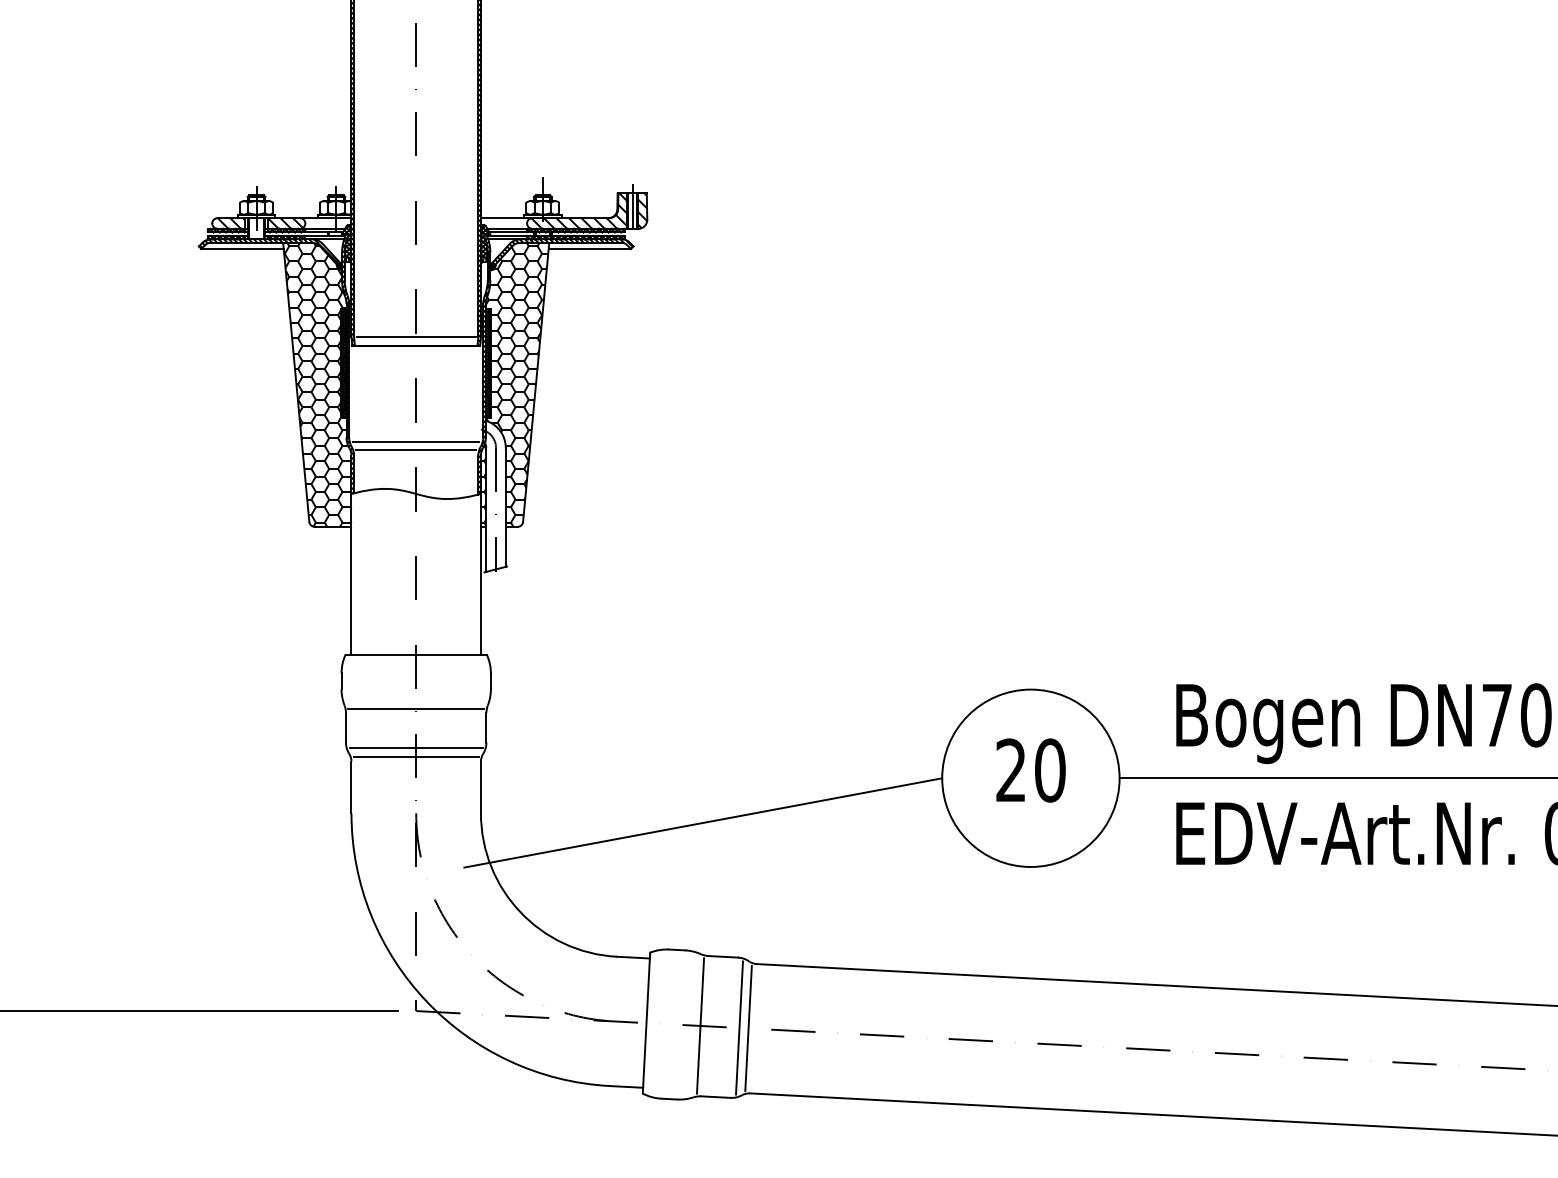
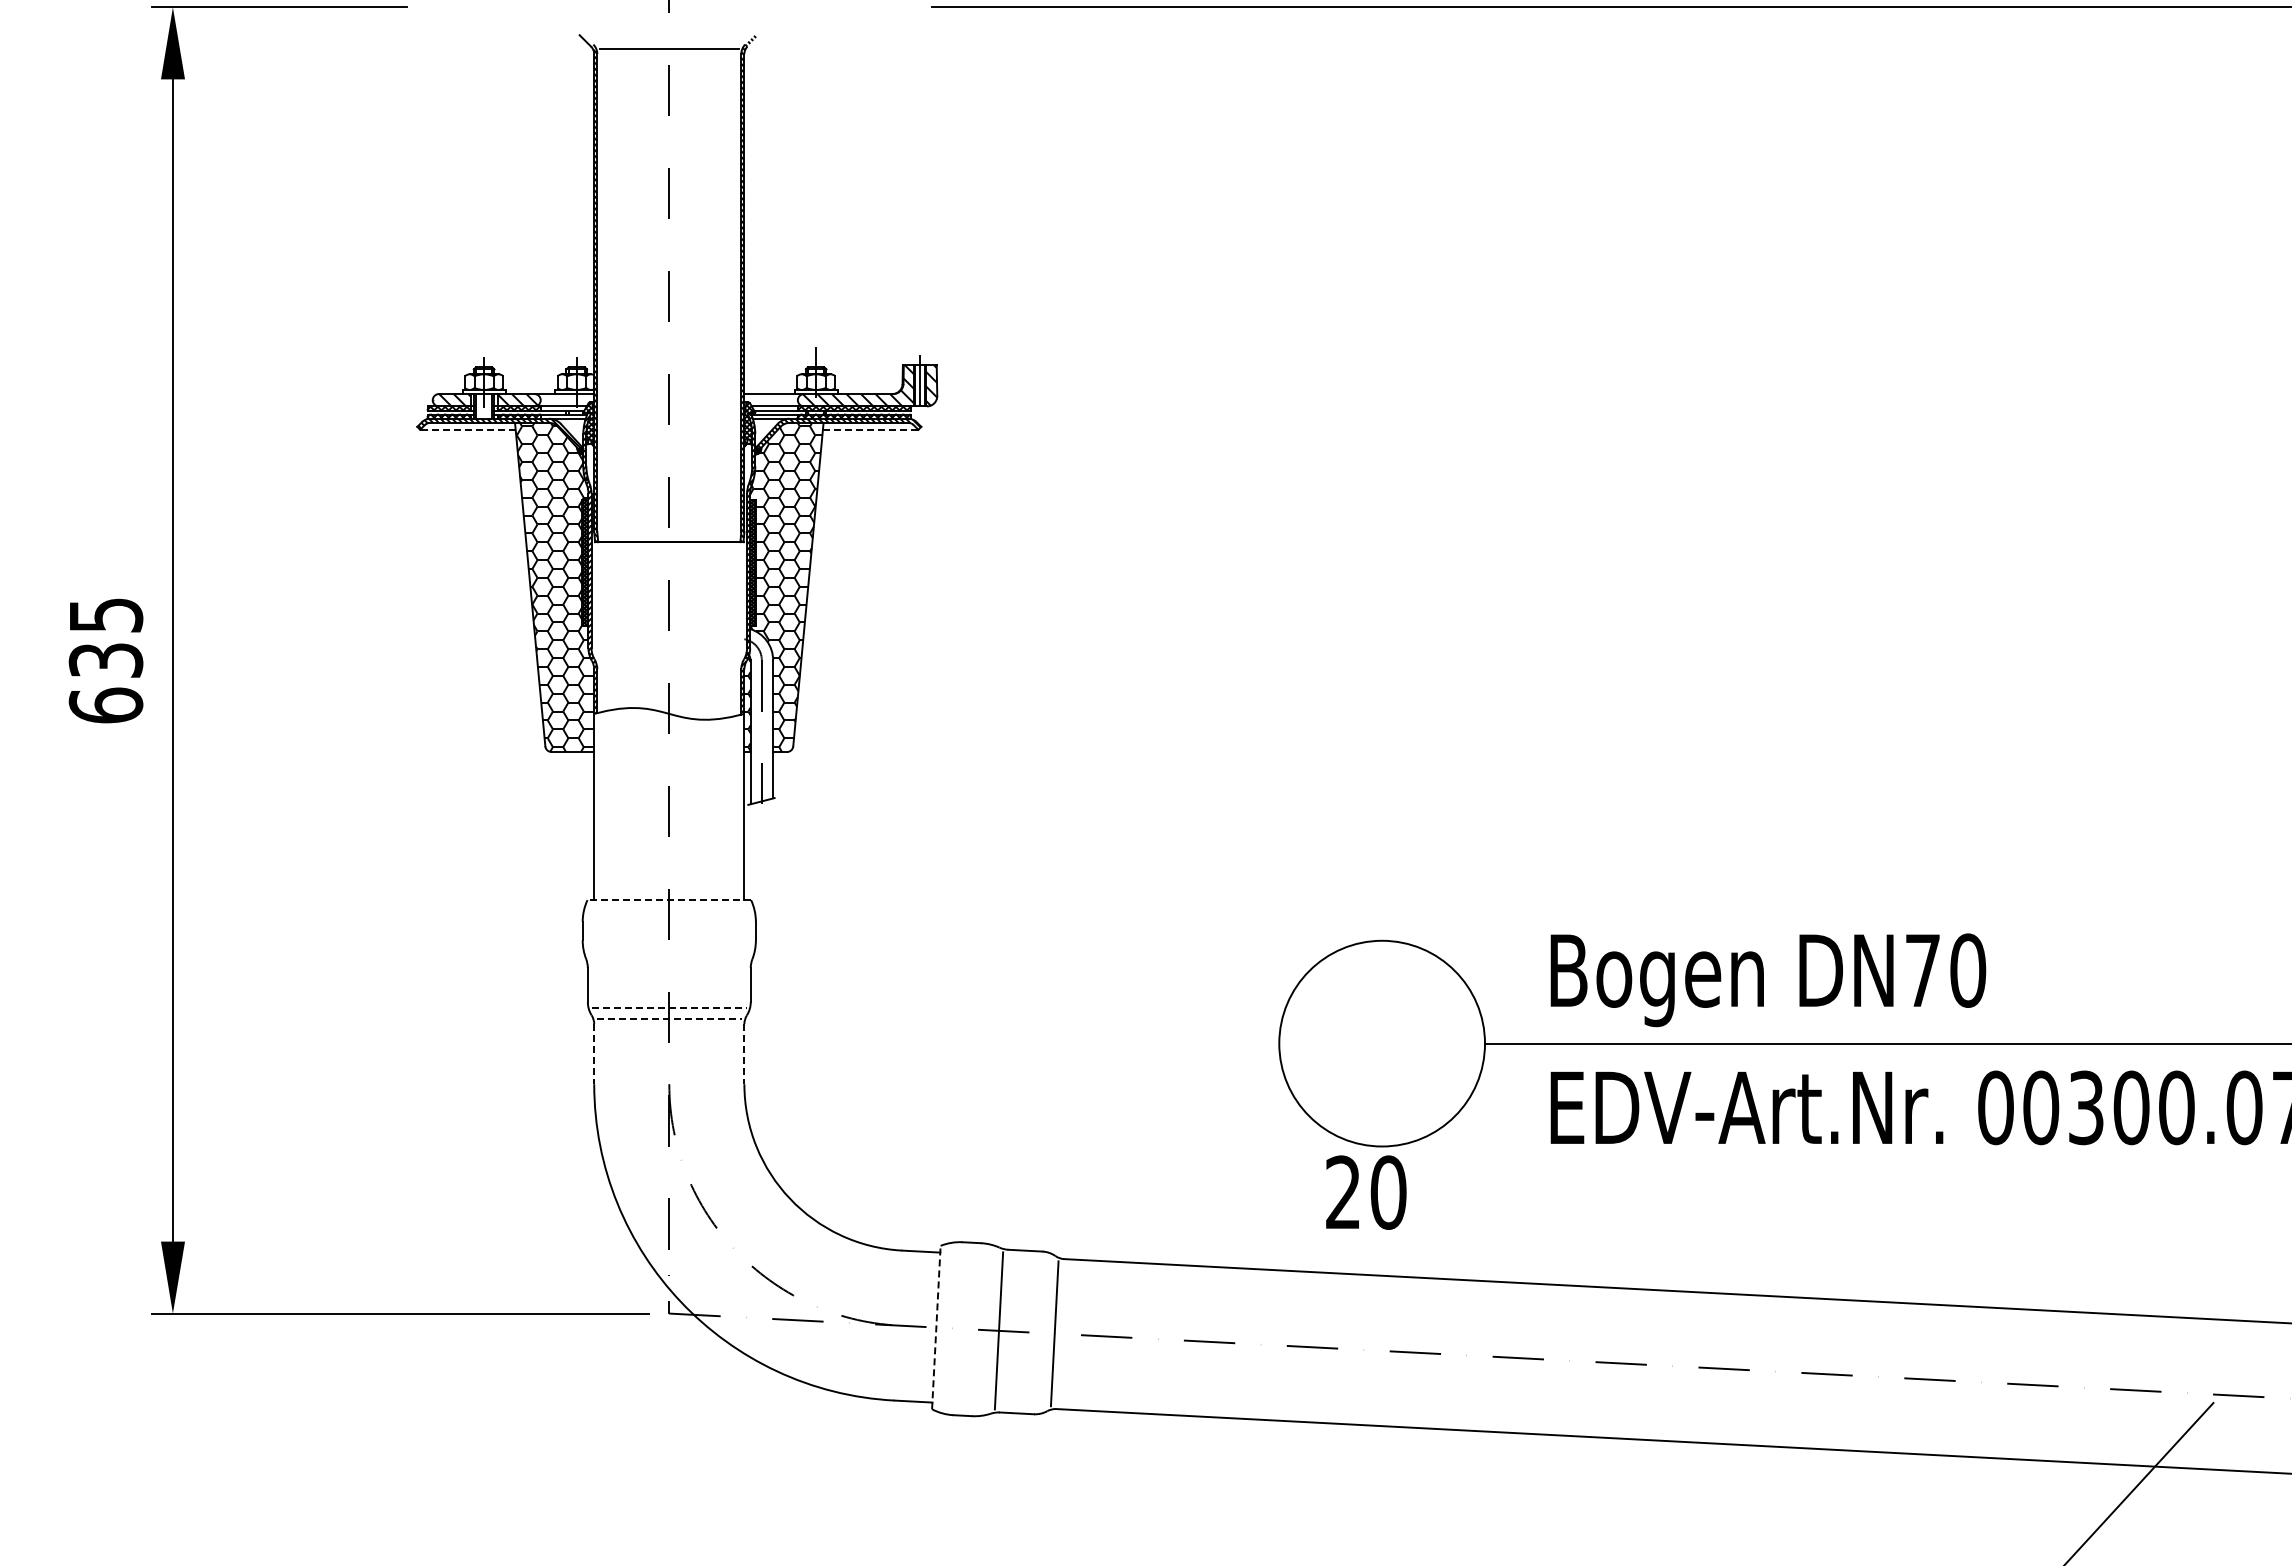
line: (242, 248) -> (467, 429), solid -> dashed
line: (589, 248) -> (870, 429), solid -> dashed
line: (416, 336) -> (669, 531), removed
line: (416, 442) -> (669, 654), removed
line: (415, 450) -> (668, 663), removed
line: (416, 654) -> (669, 900), solid -> dashed
line: (415, 708) -> (668, 962), removed
line: (416, 747) -> (669, 1008), solid -> dashed
line: (416, 756) -> (669, 1018), solid -> dashed
text: (1031, 770) -> (1366, 1192), moved
line: (351, 787) -> (594, 1054), solid -> dashed
line: (481, 787) -> (744, 1054), solid -> dashed
line: (703, 823) -> (1002, 1095), removed
line: (646, 1023) -> (936, 1327), solid -> dashed
line: (739, 1028) -> (1044, 1333), removed

